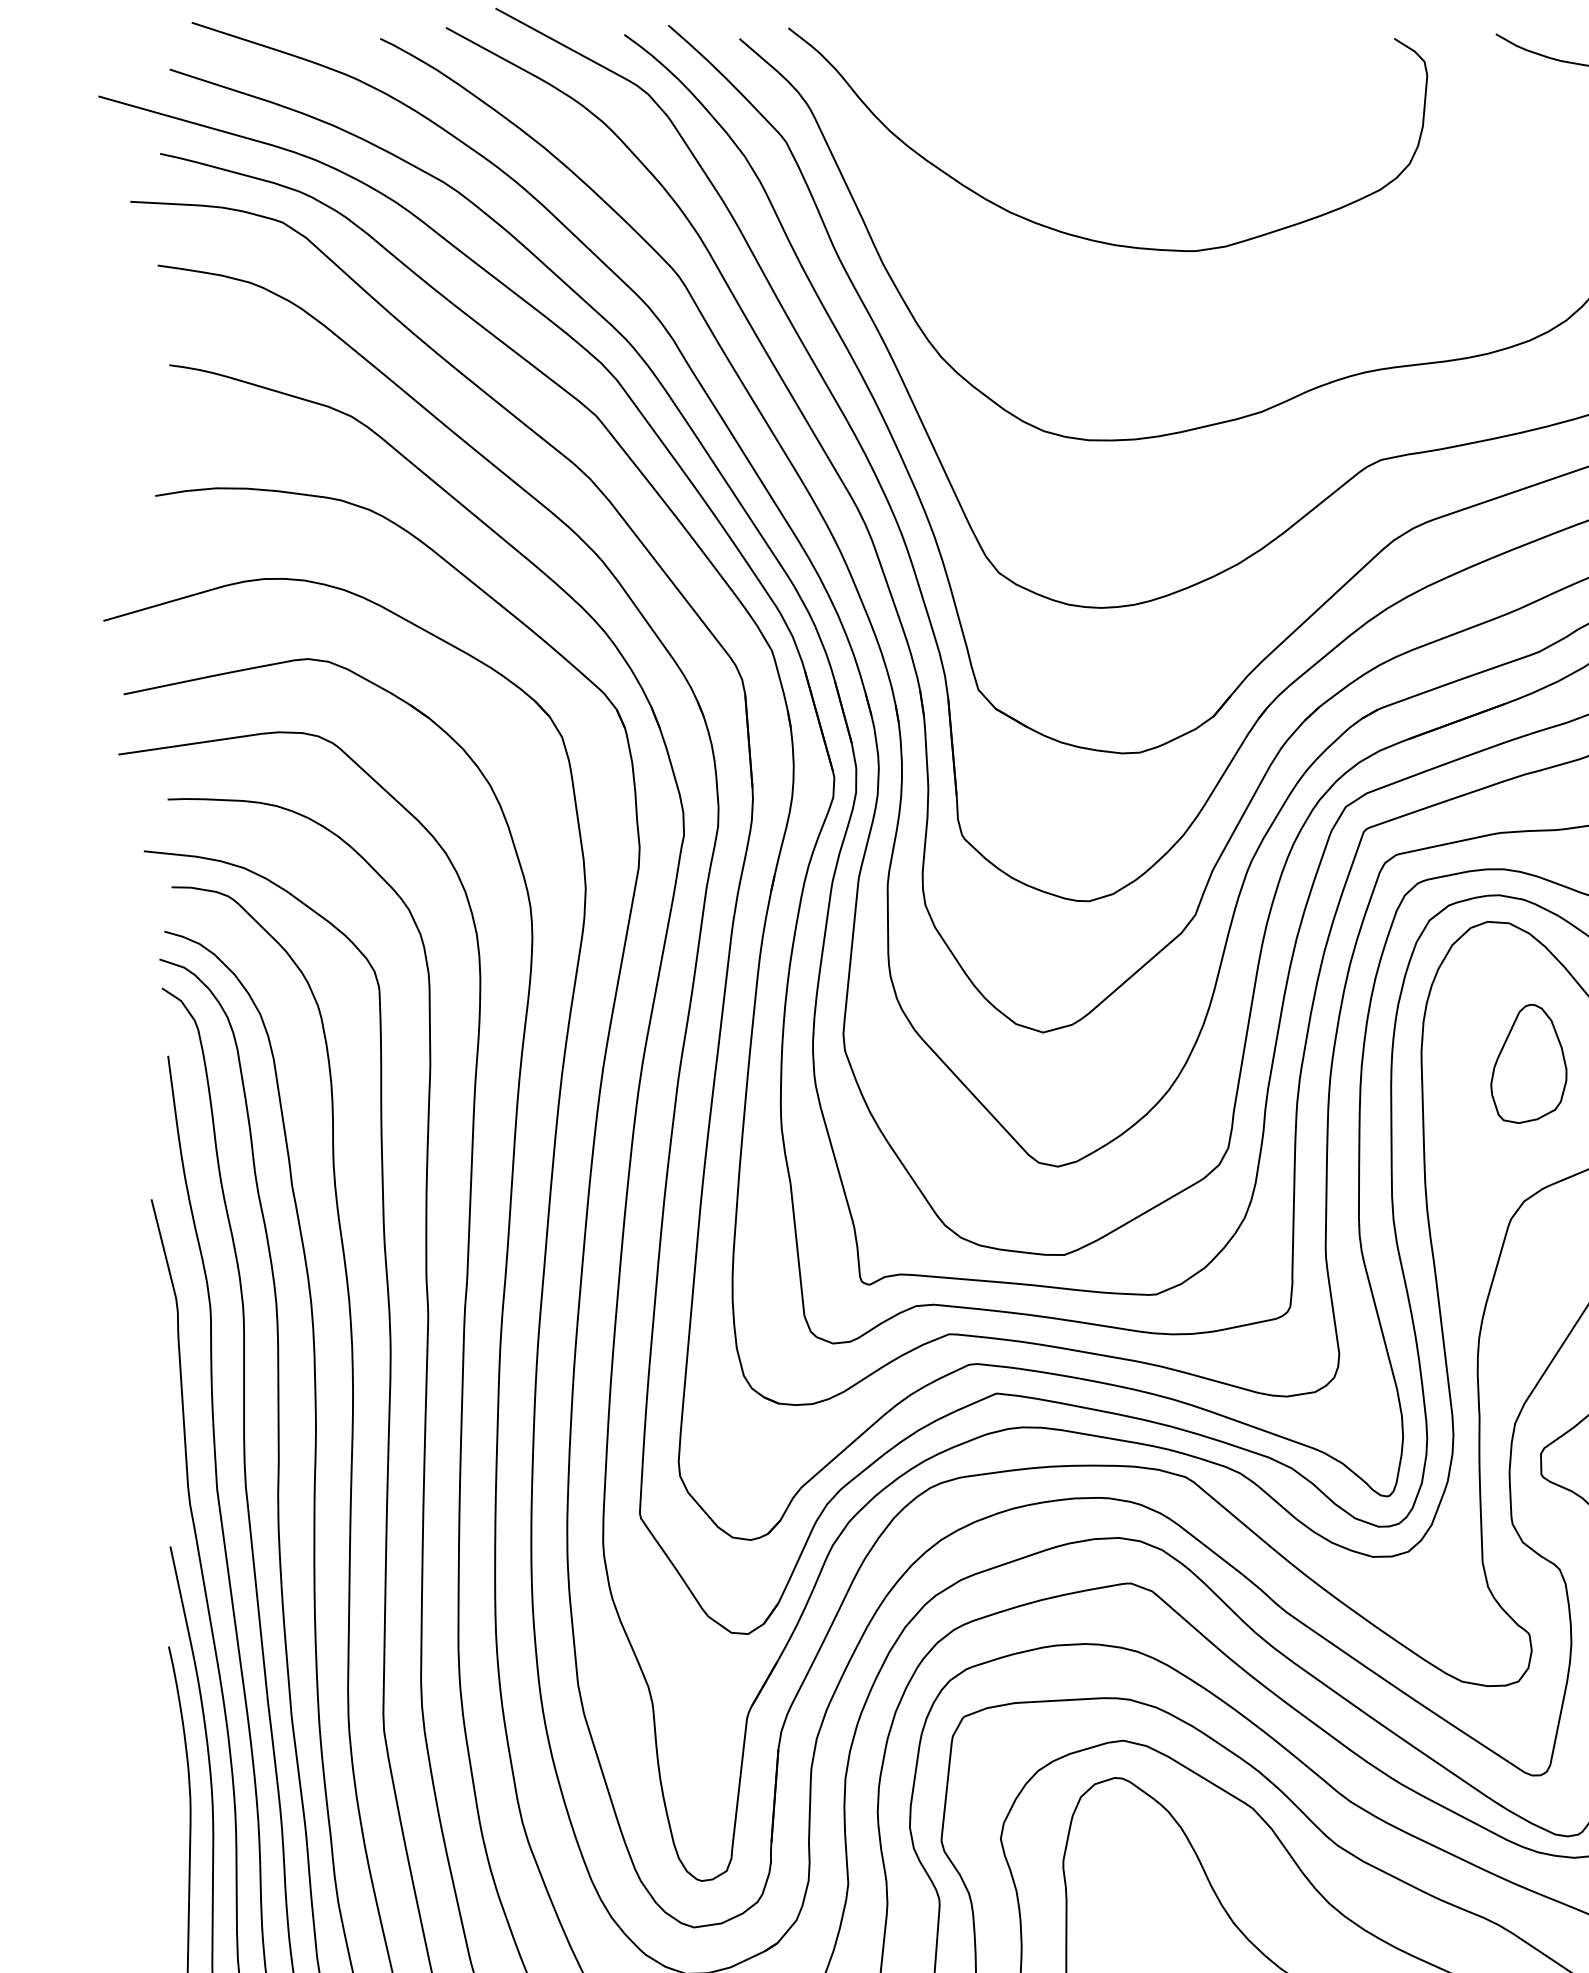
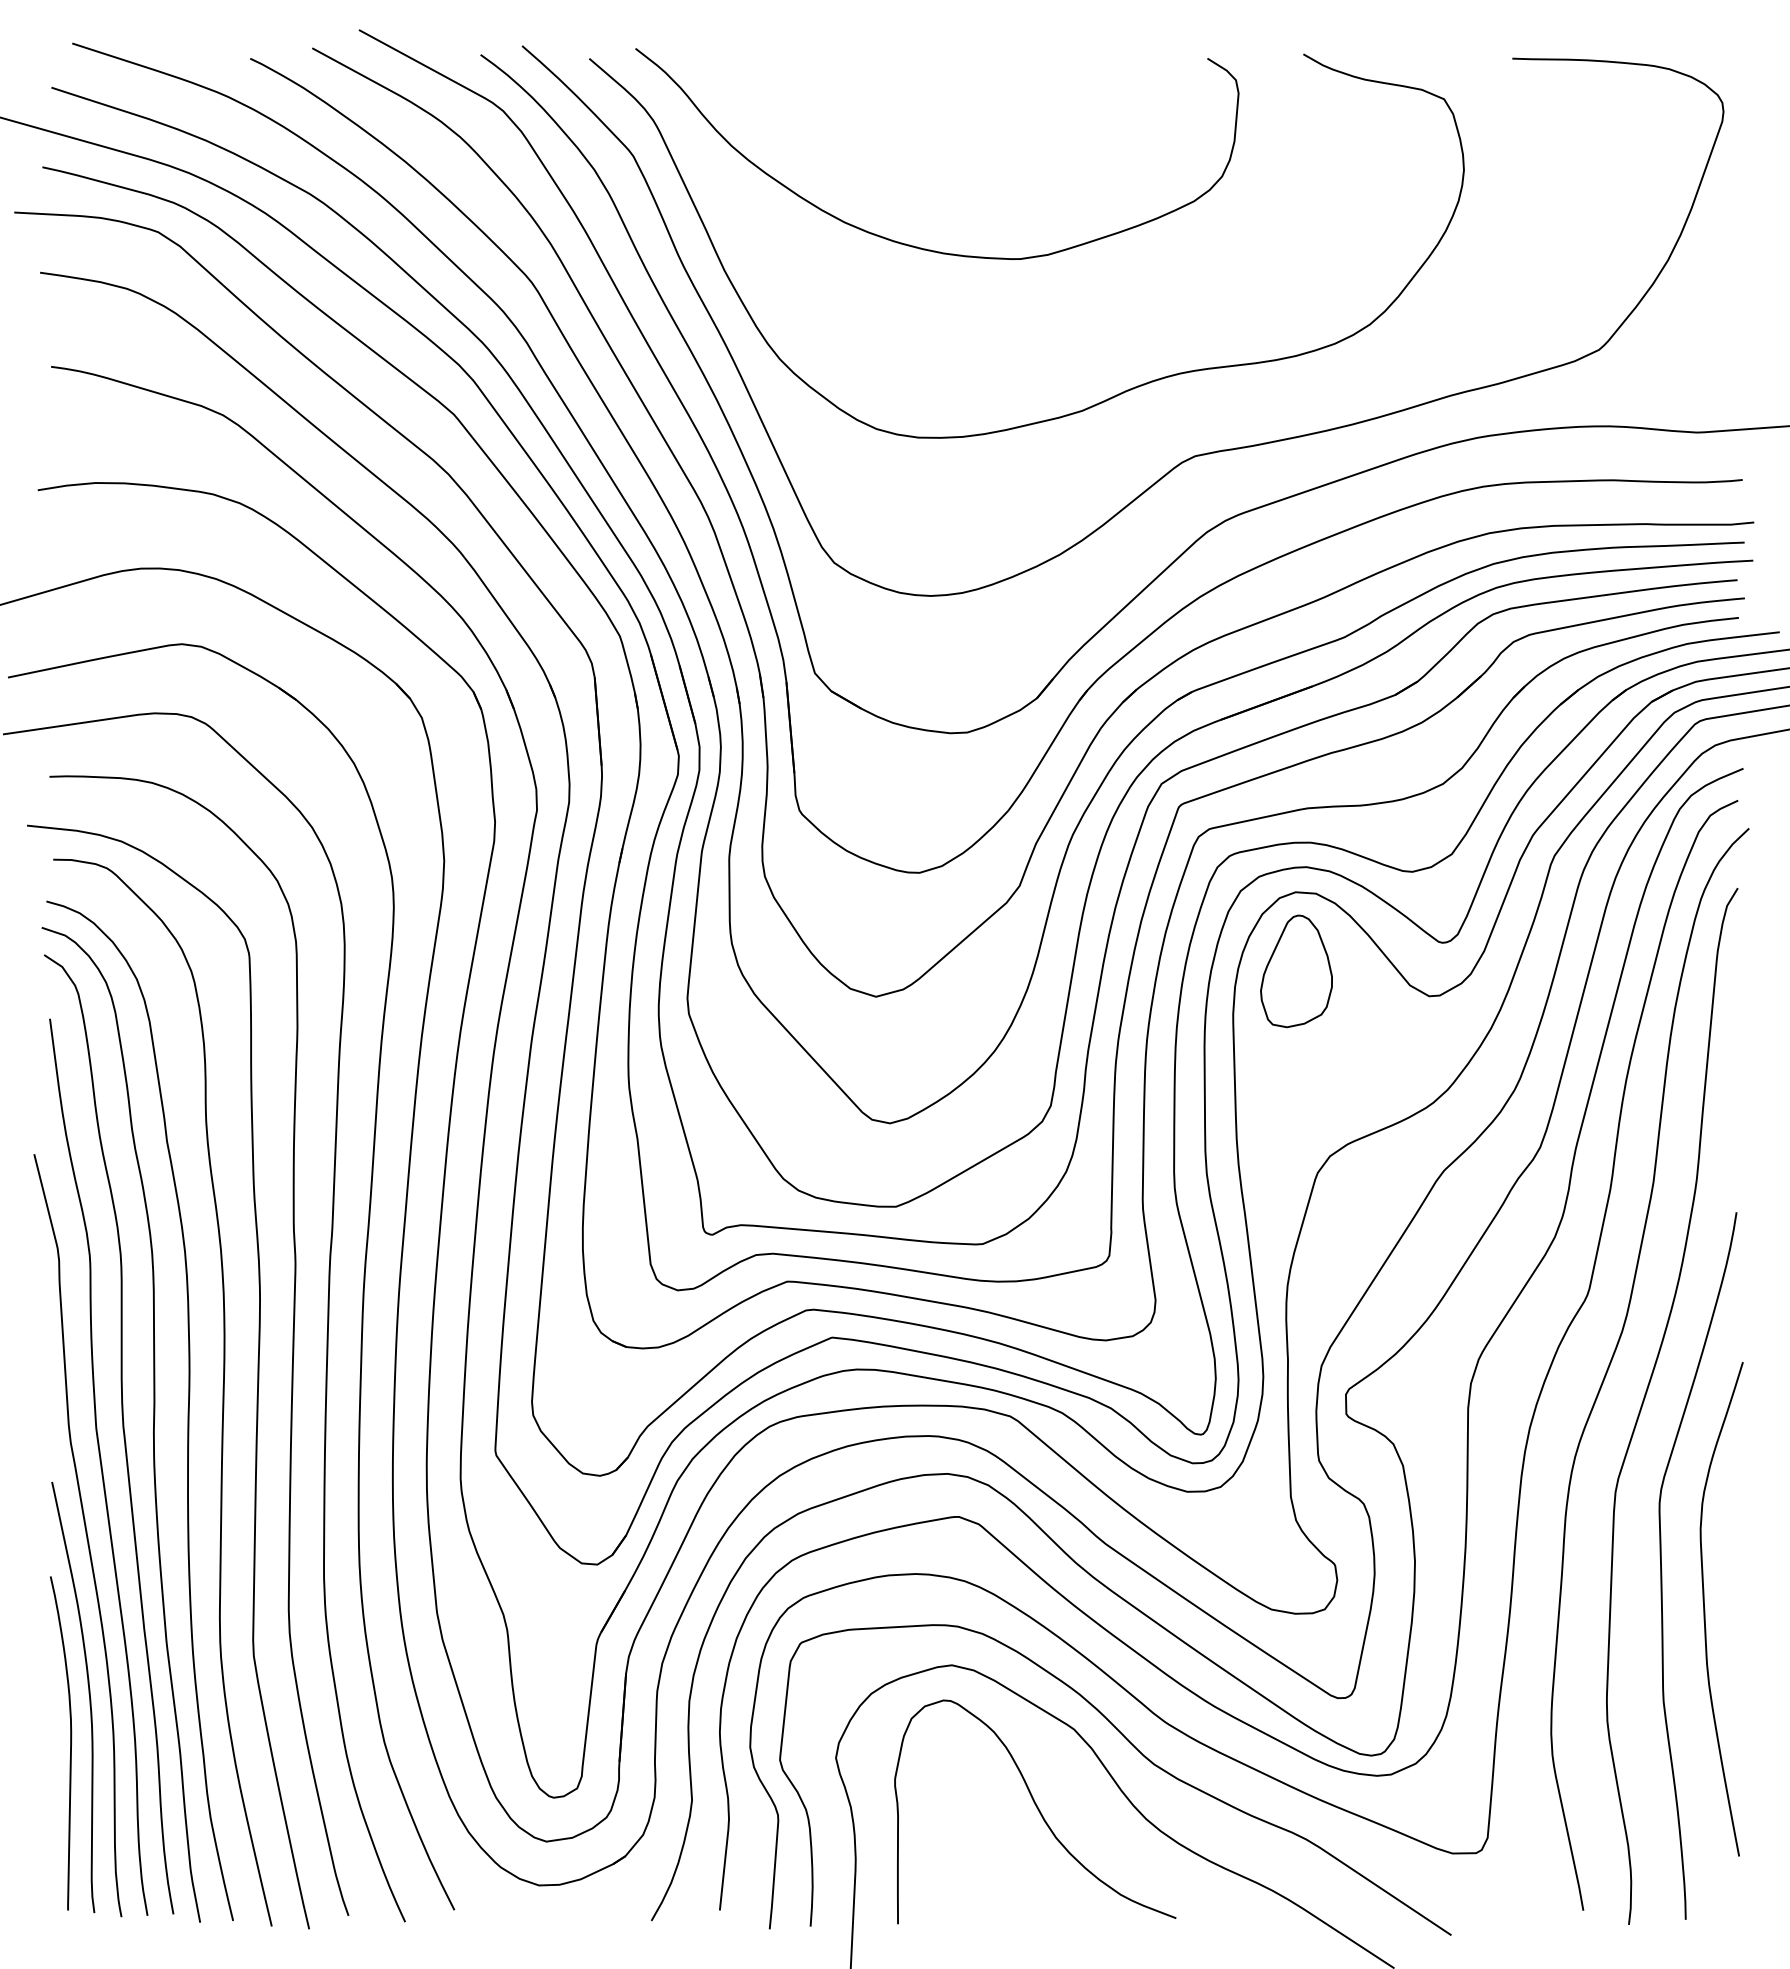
part: (1528, 1064) -> (1296, 971), moved

